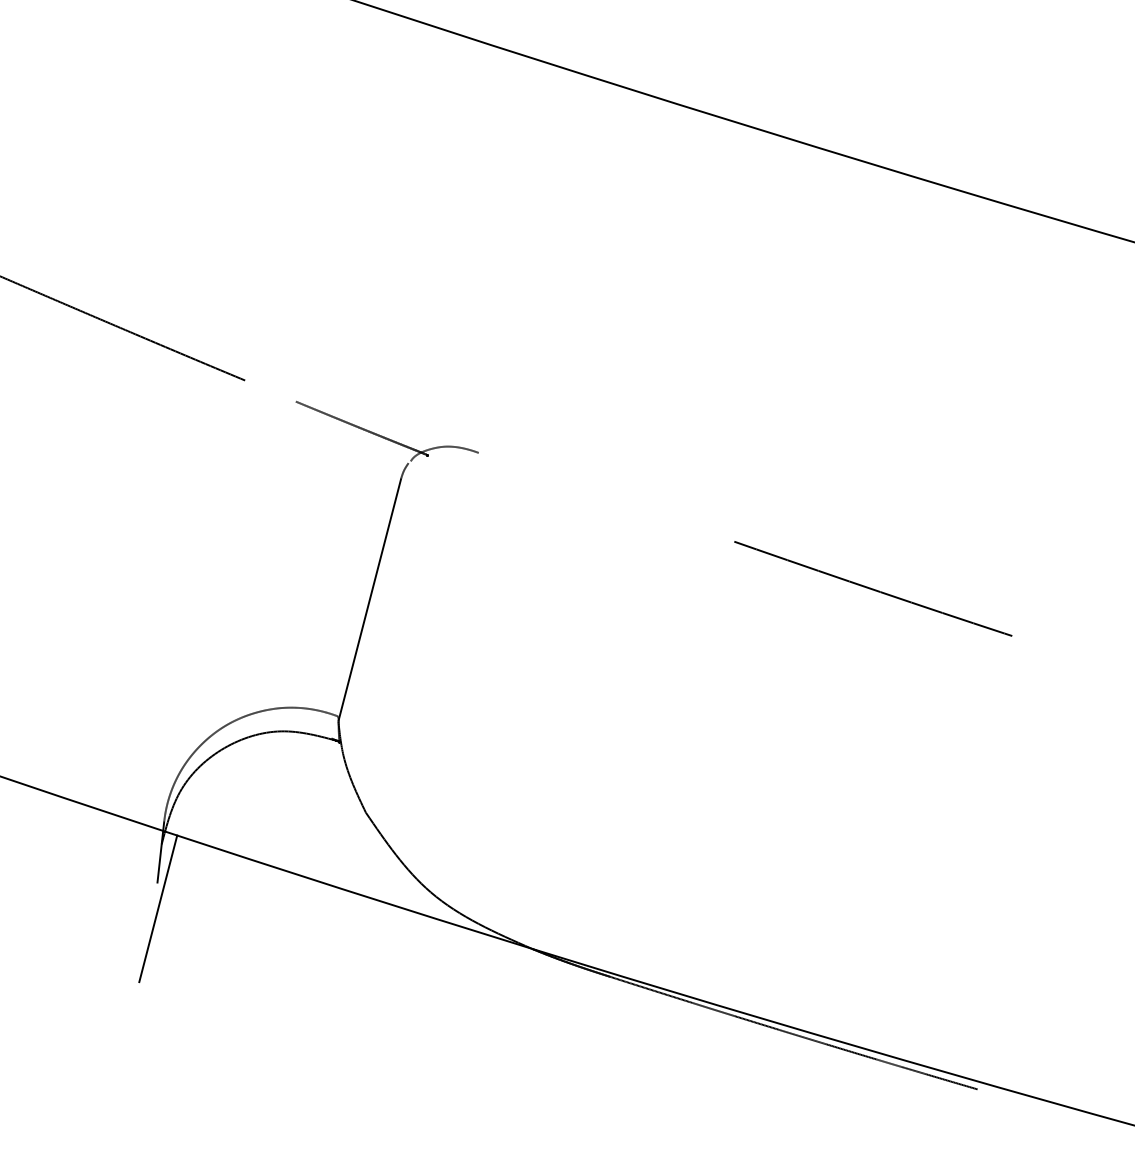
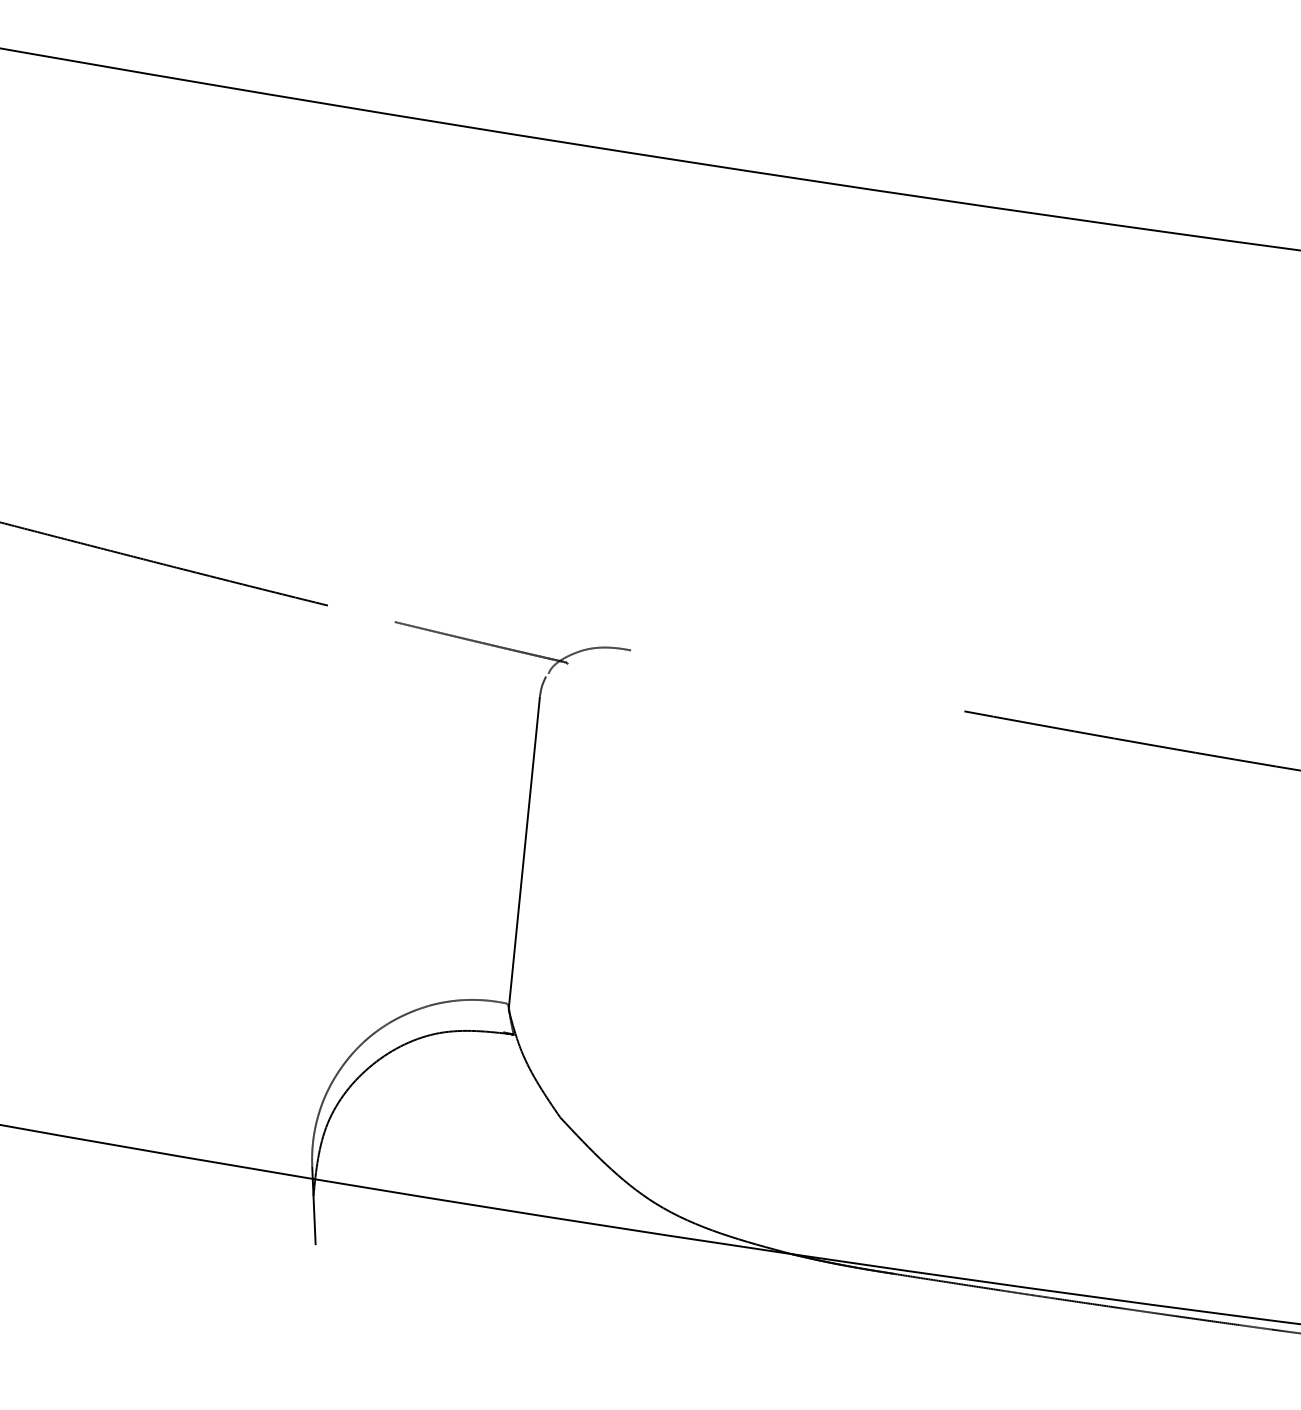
line: (158, 908) -> (321, 1275), removed

